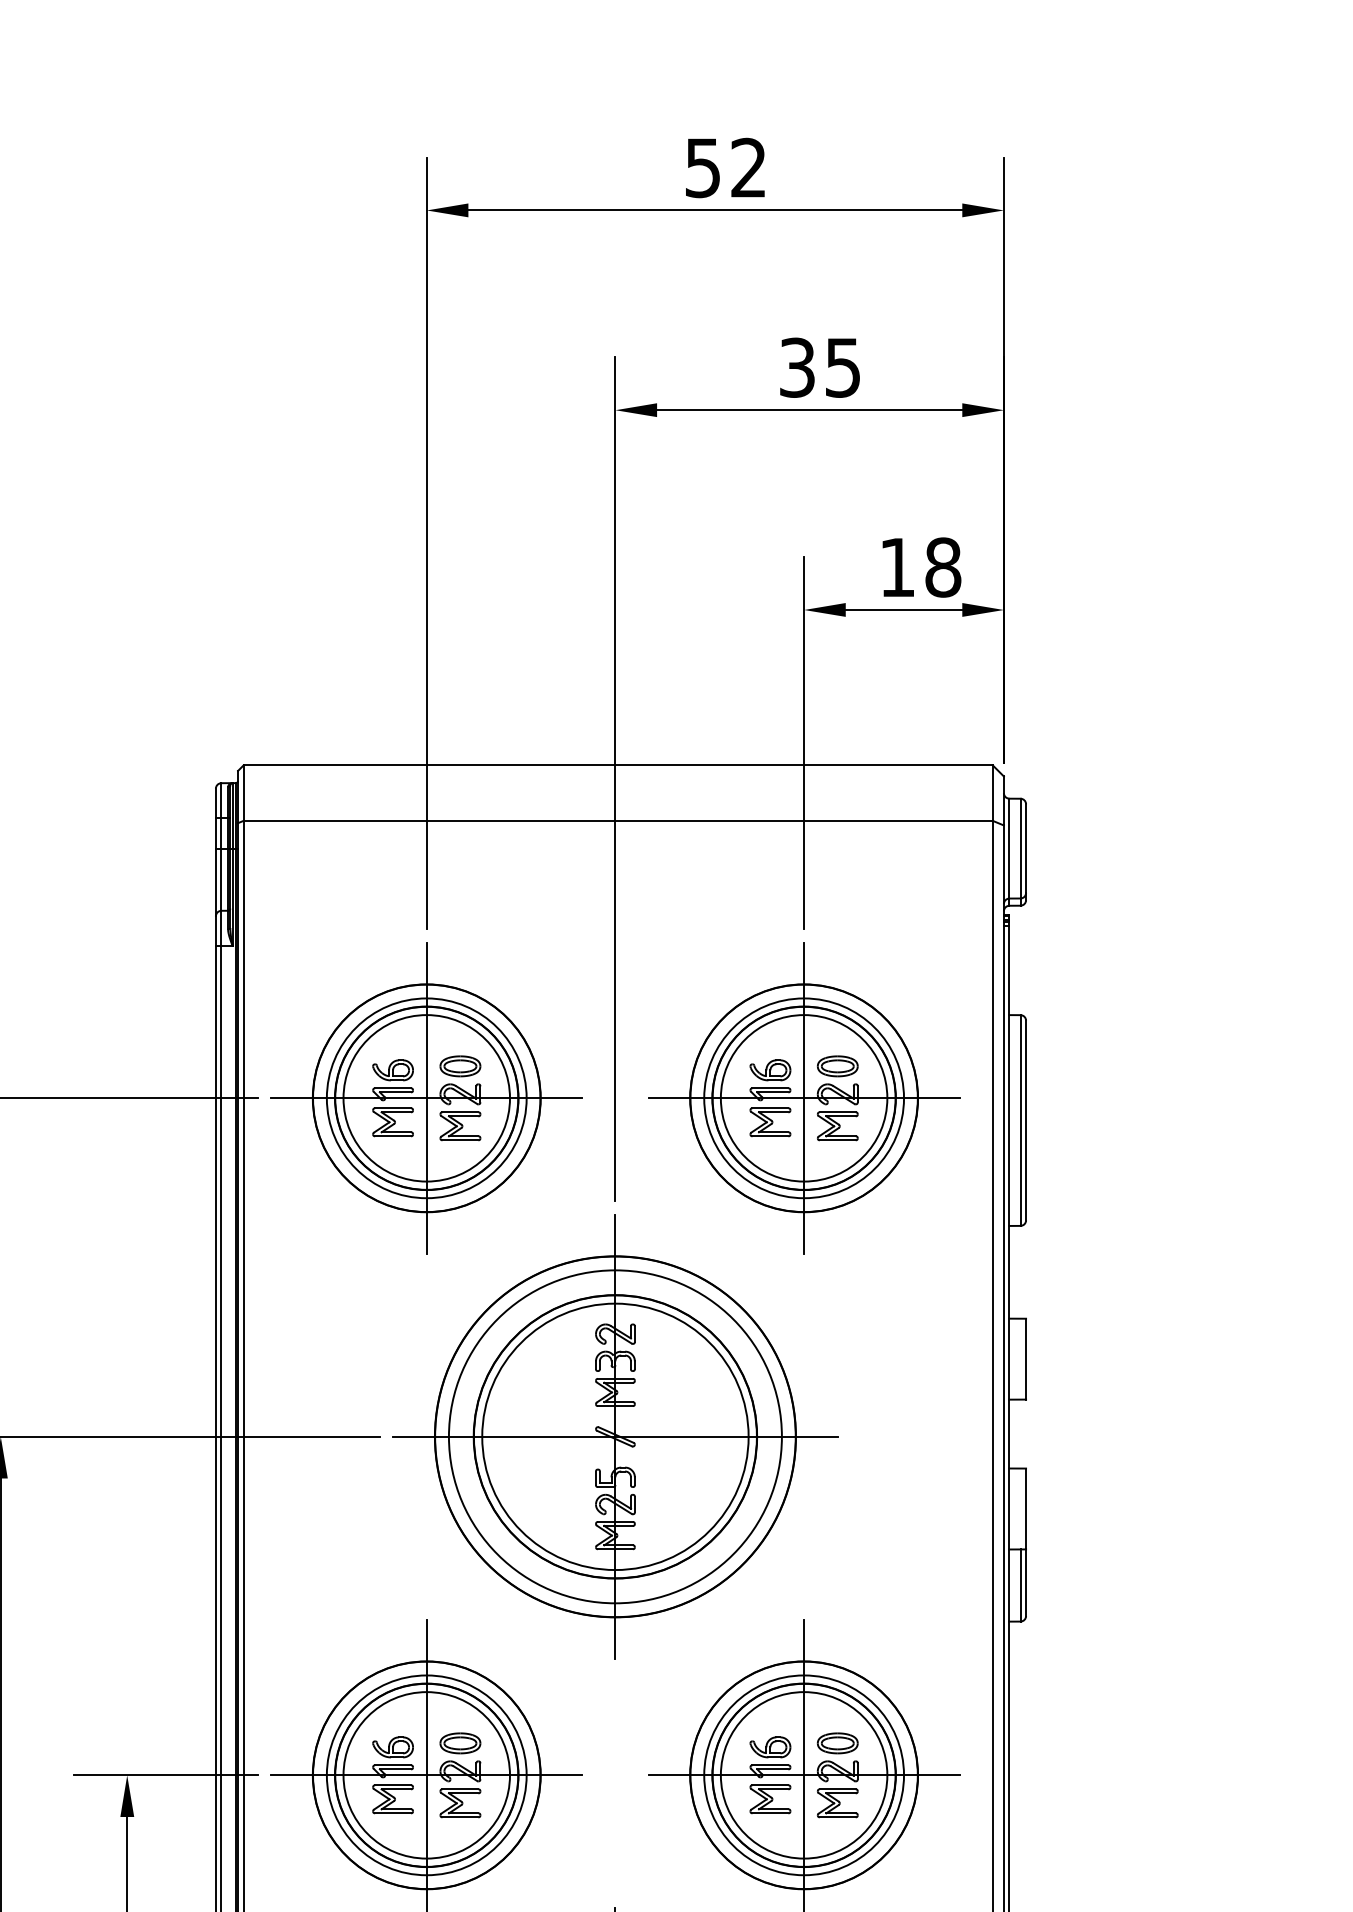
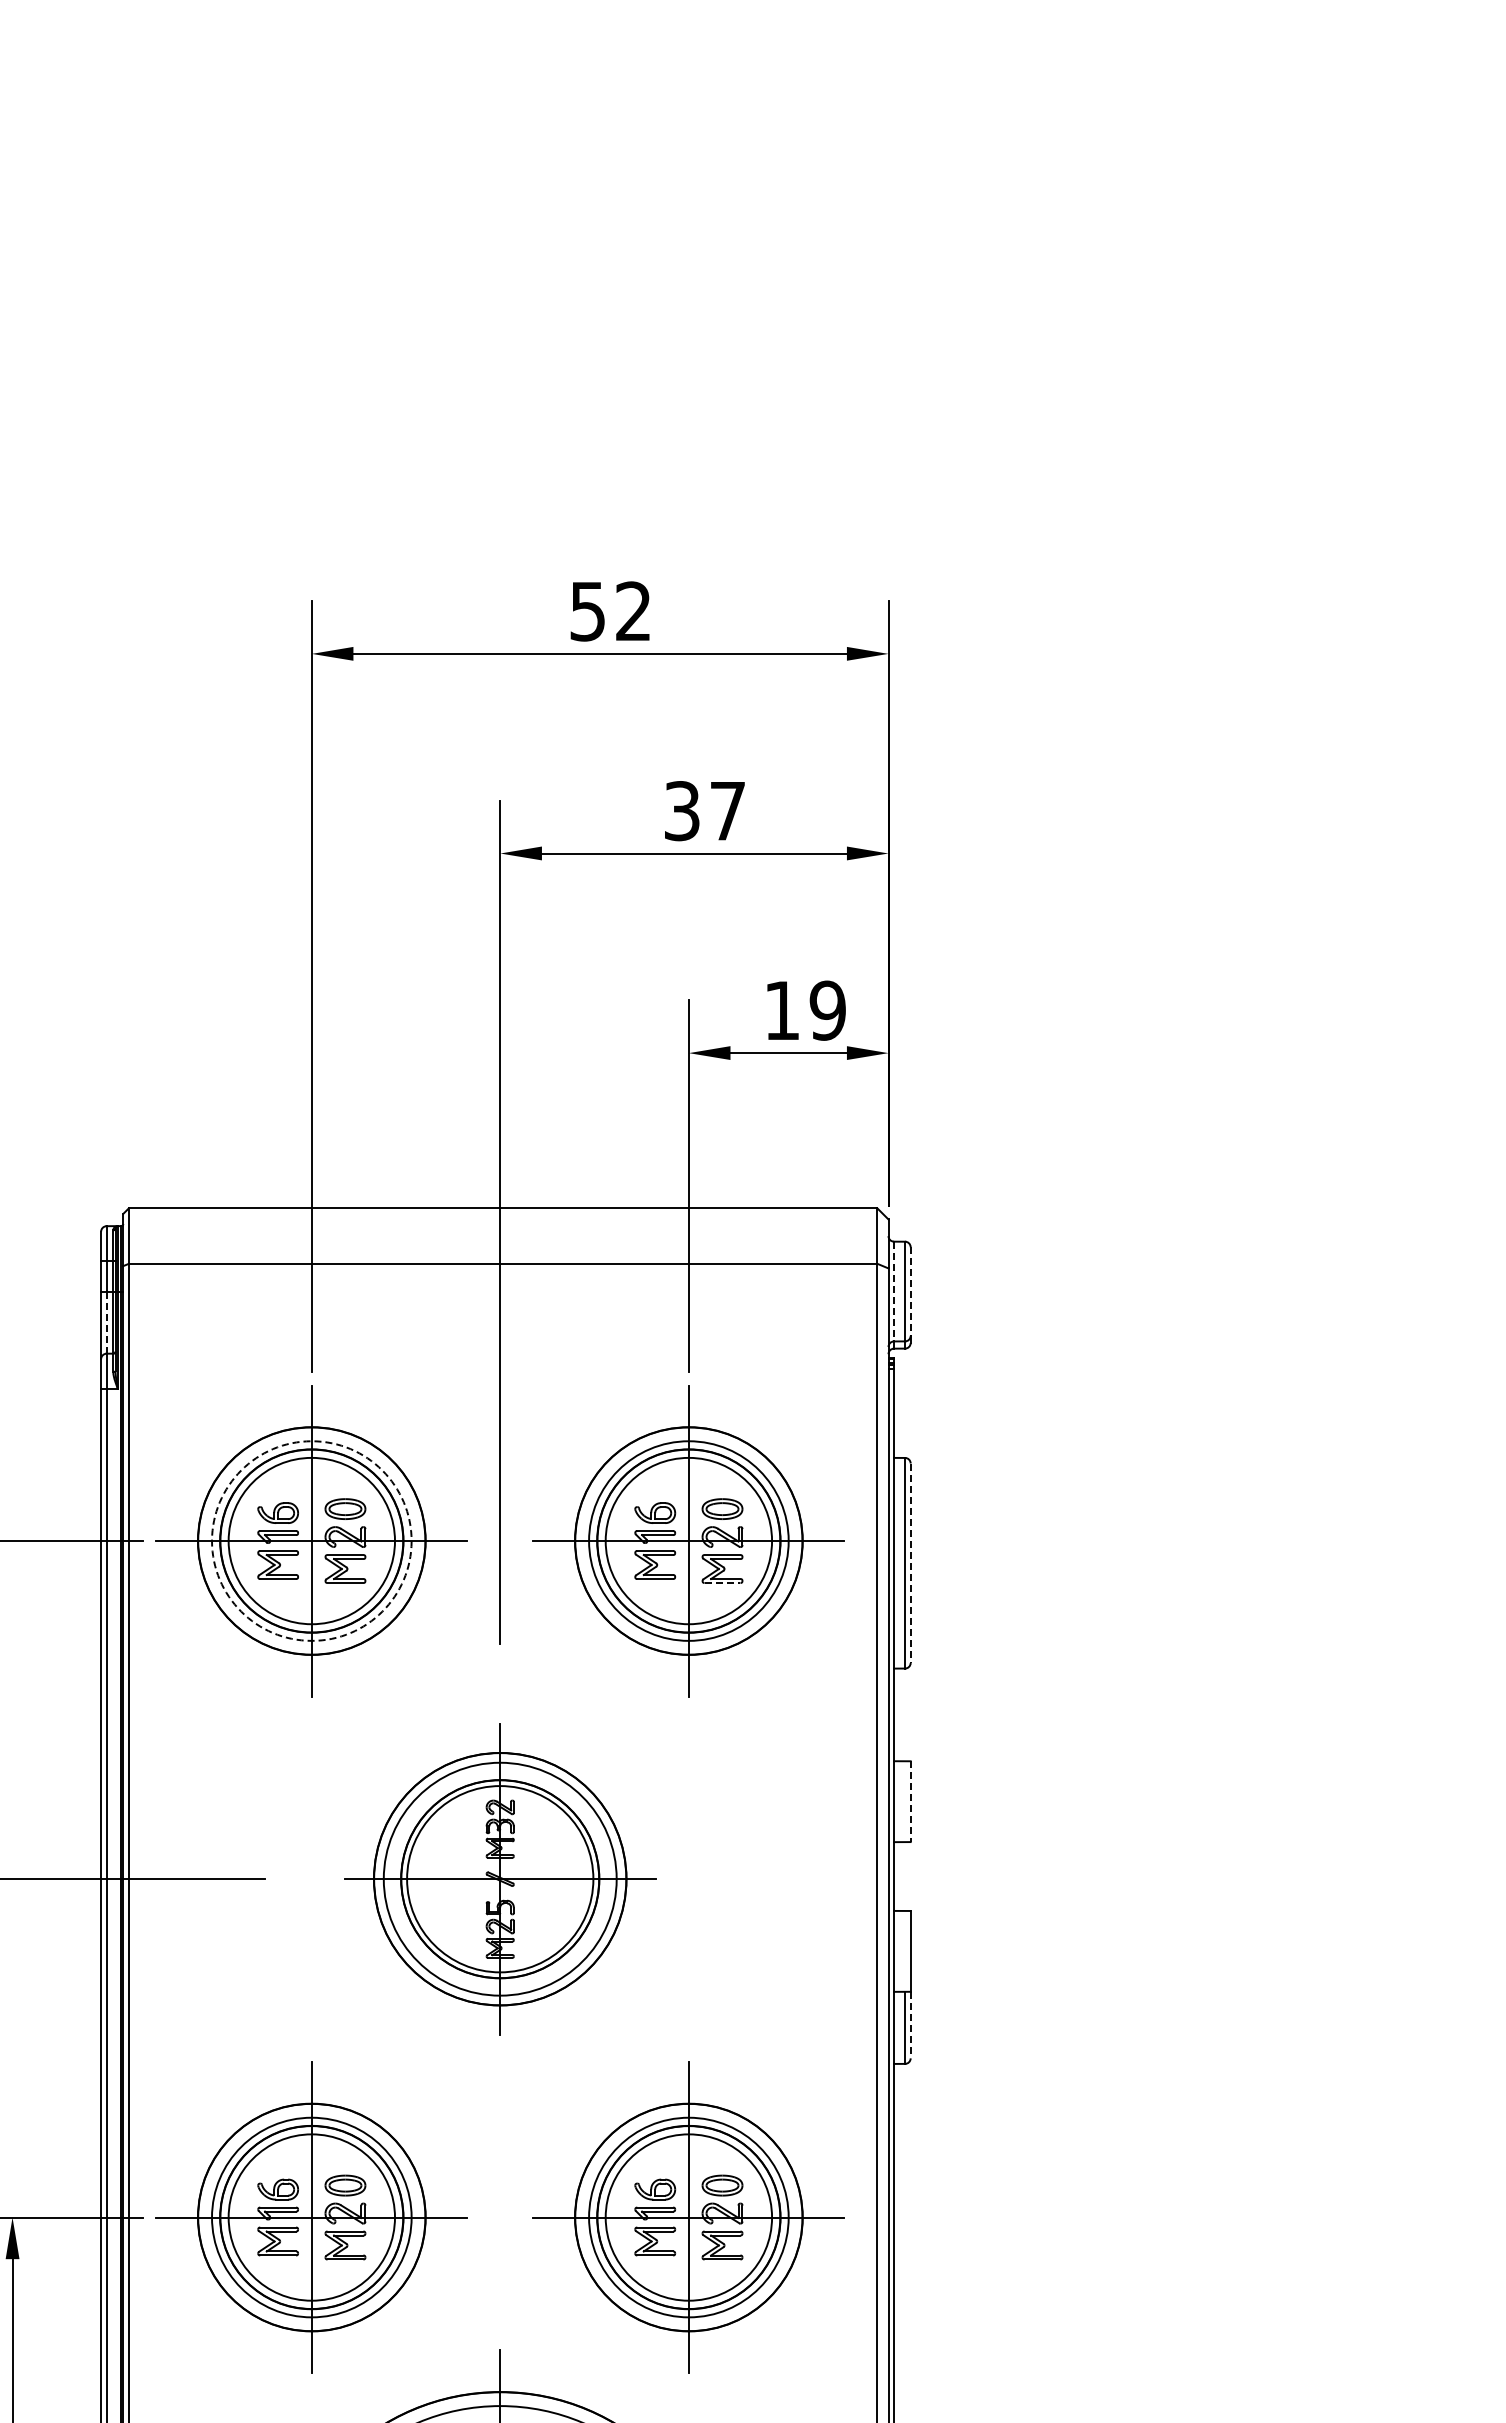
text: (842, 368) -> (727, 811), 35 -> 37
text: (942, 567) -> (827, 1010), 18 -> 19
line: (1009, 848) -> (894, 1291), solid -> dashed
line: (1025, 849) -> (910, 1292), solid -> dashed
line: (221, 879) -> (106, 1322), solid -> dashed
circle: (426, 1097) -> (311, 1540), solid -> dashed
line: (1025, 1120) -> (910, 1563), solid -> dashed
line: (837, 1140) -> (722, 1583), solid -> dashed
line: (1025, 1359) -> (910, 1802), solid -> dashed
part: (614, 1436) -> (499, 1878), size x0.7
line: (1025, 1583) -> (910, 2025), solid -> dashed

